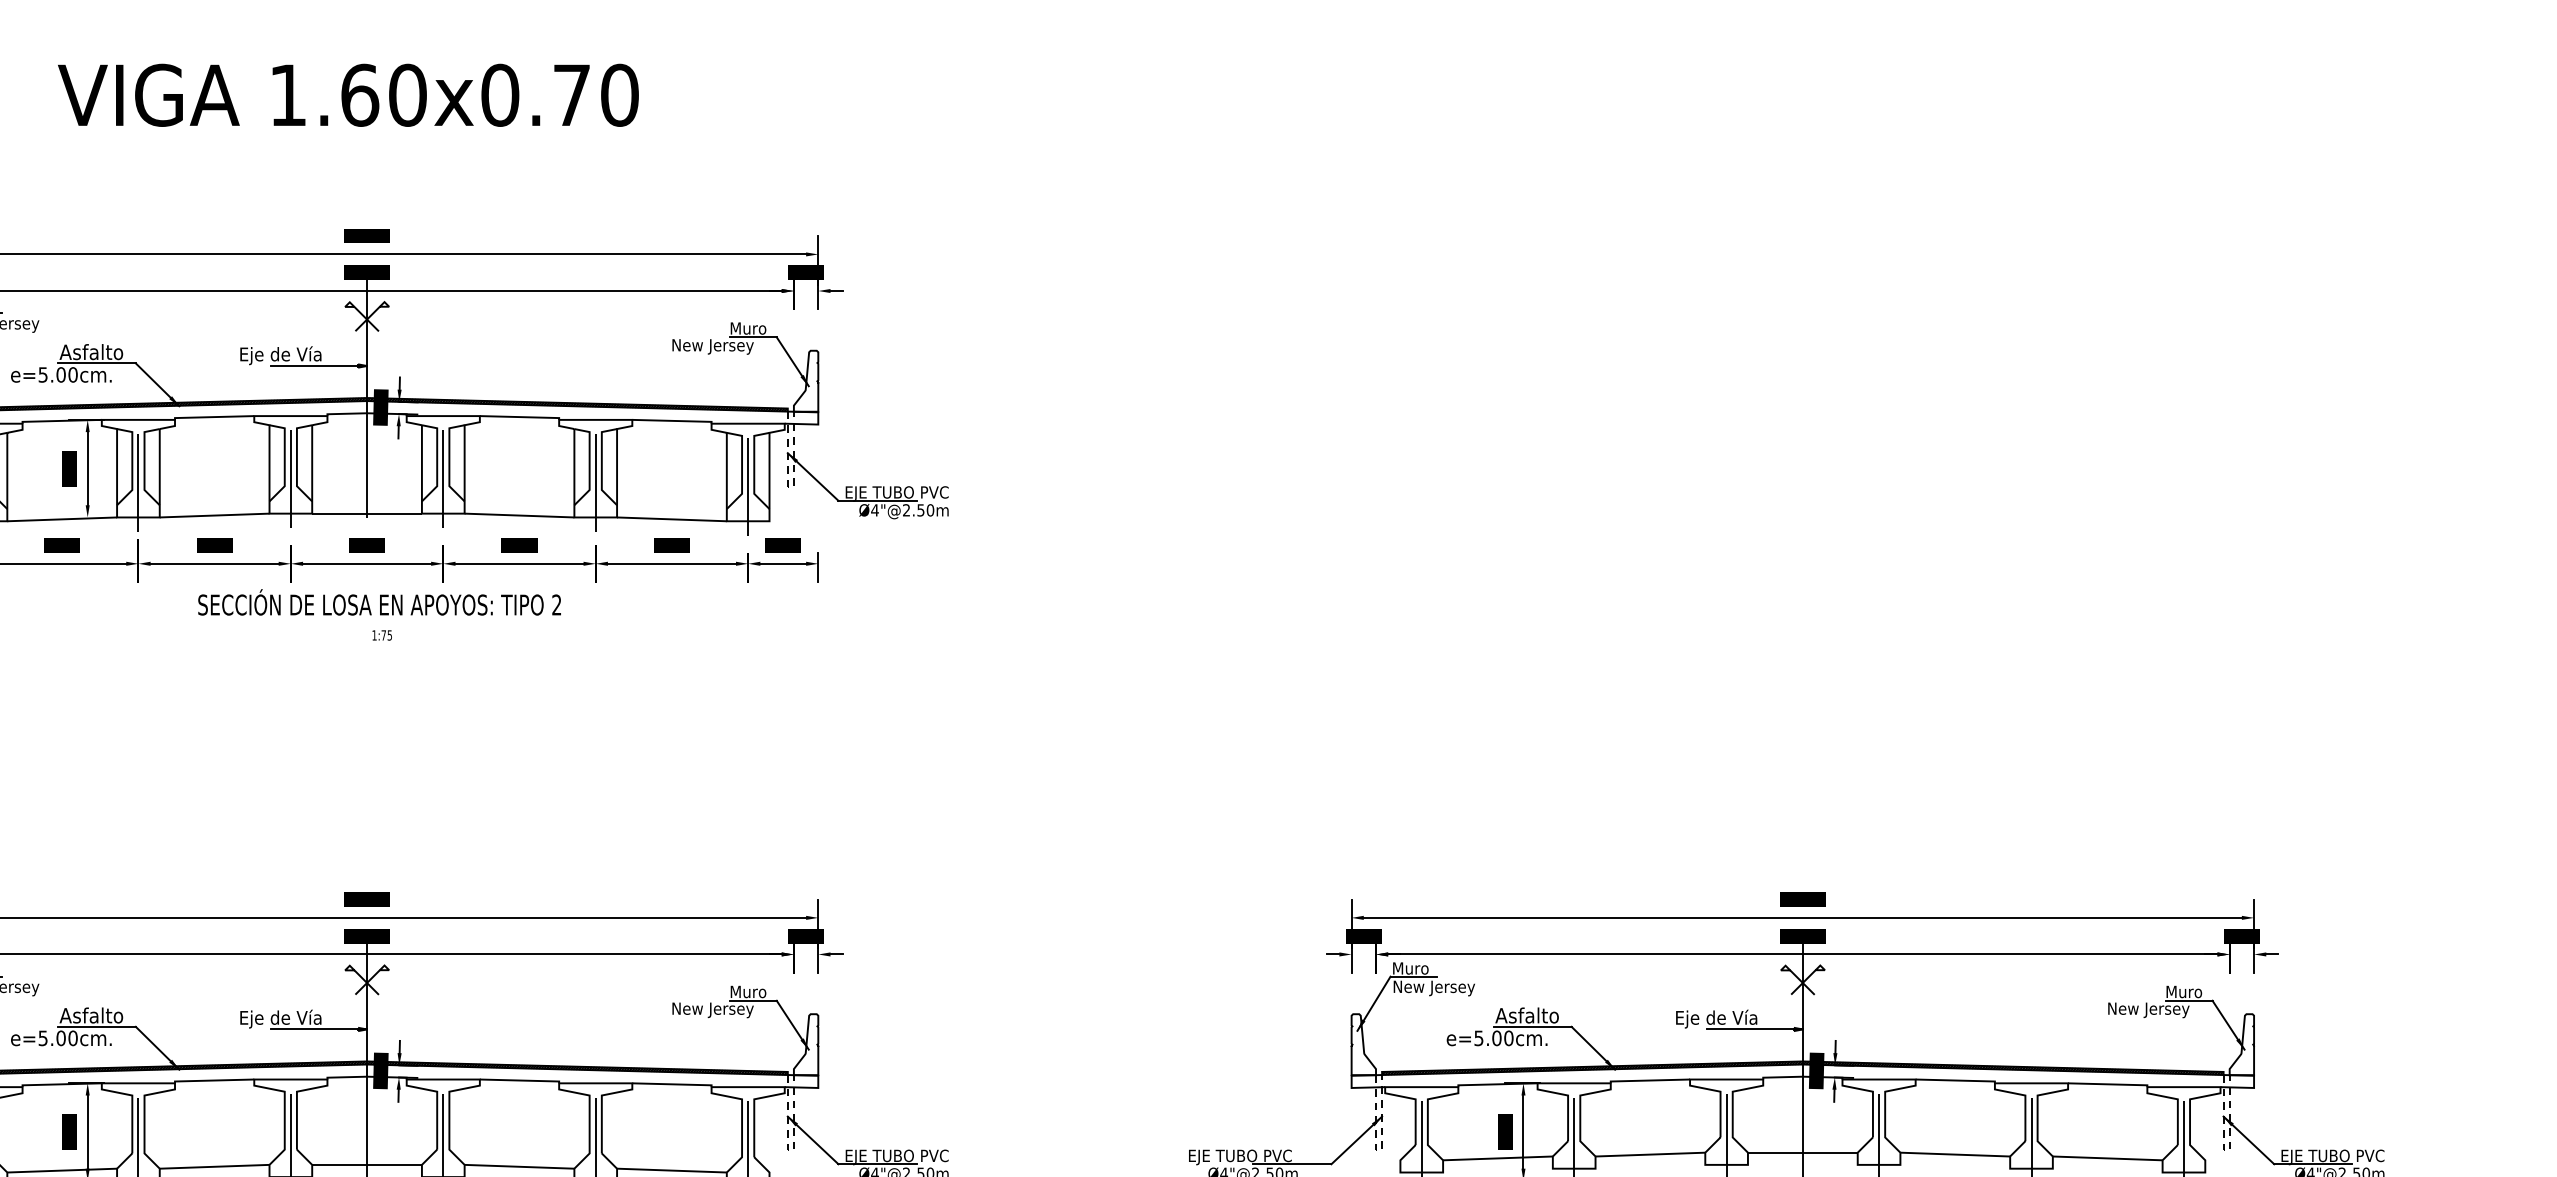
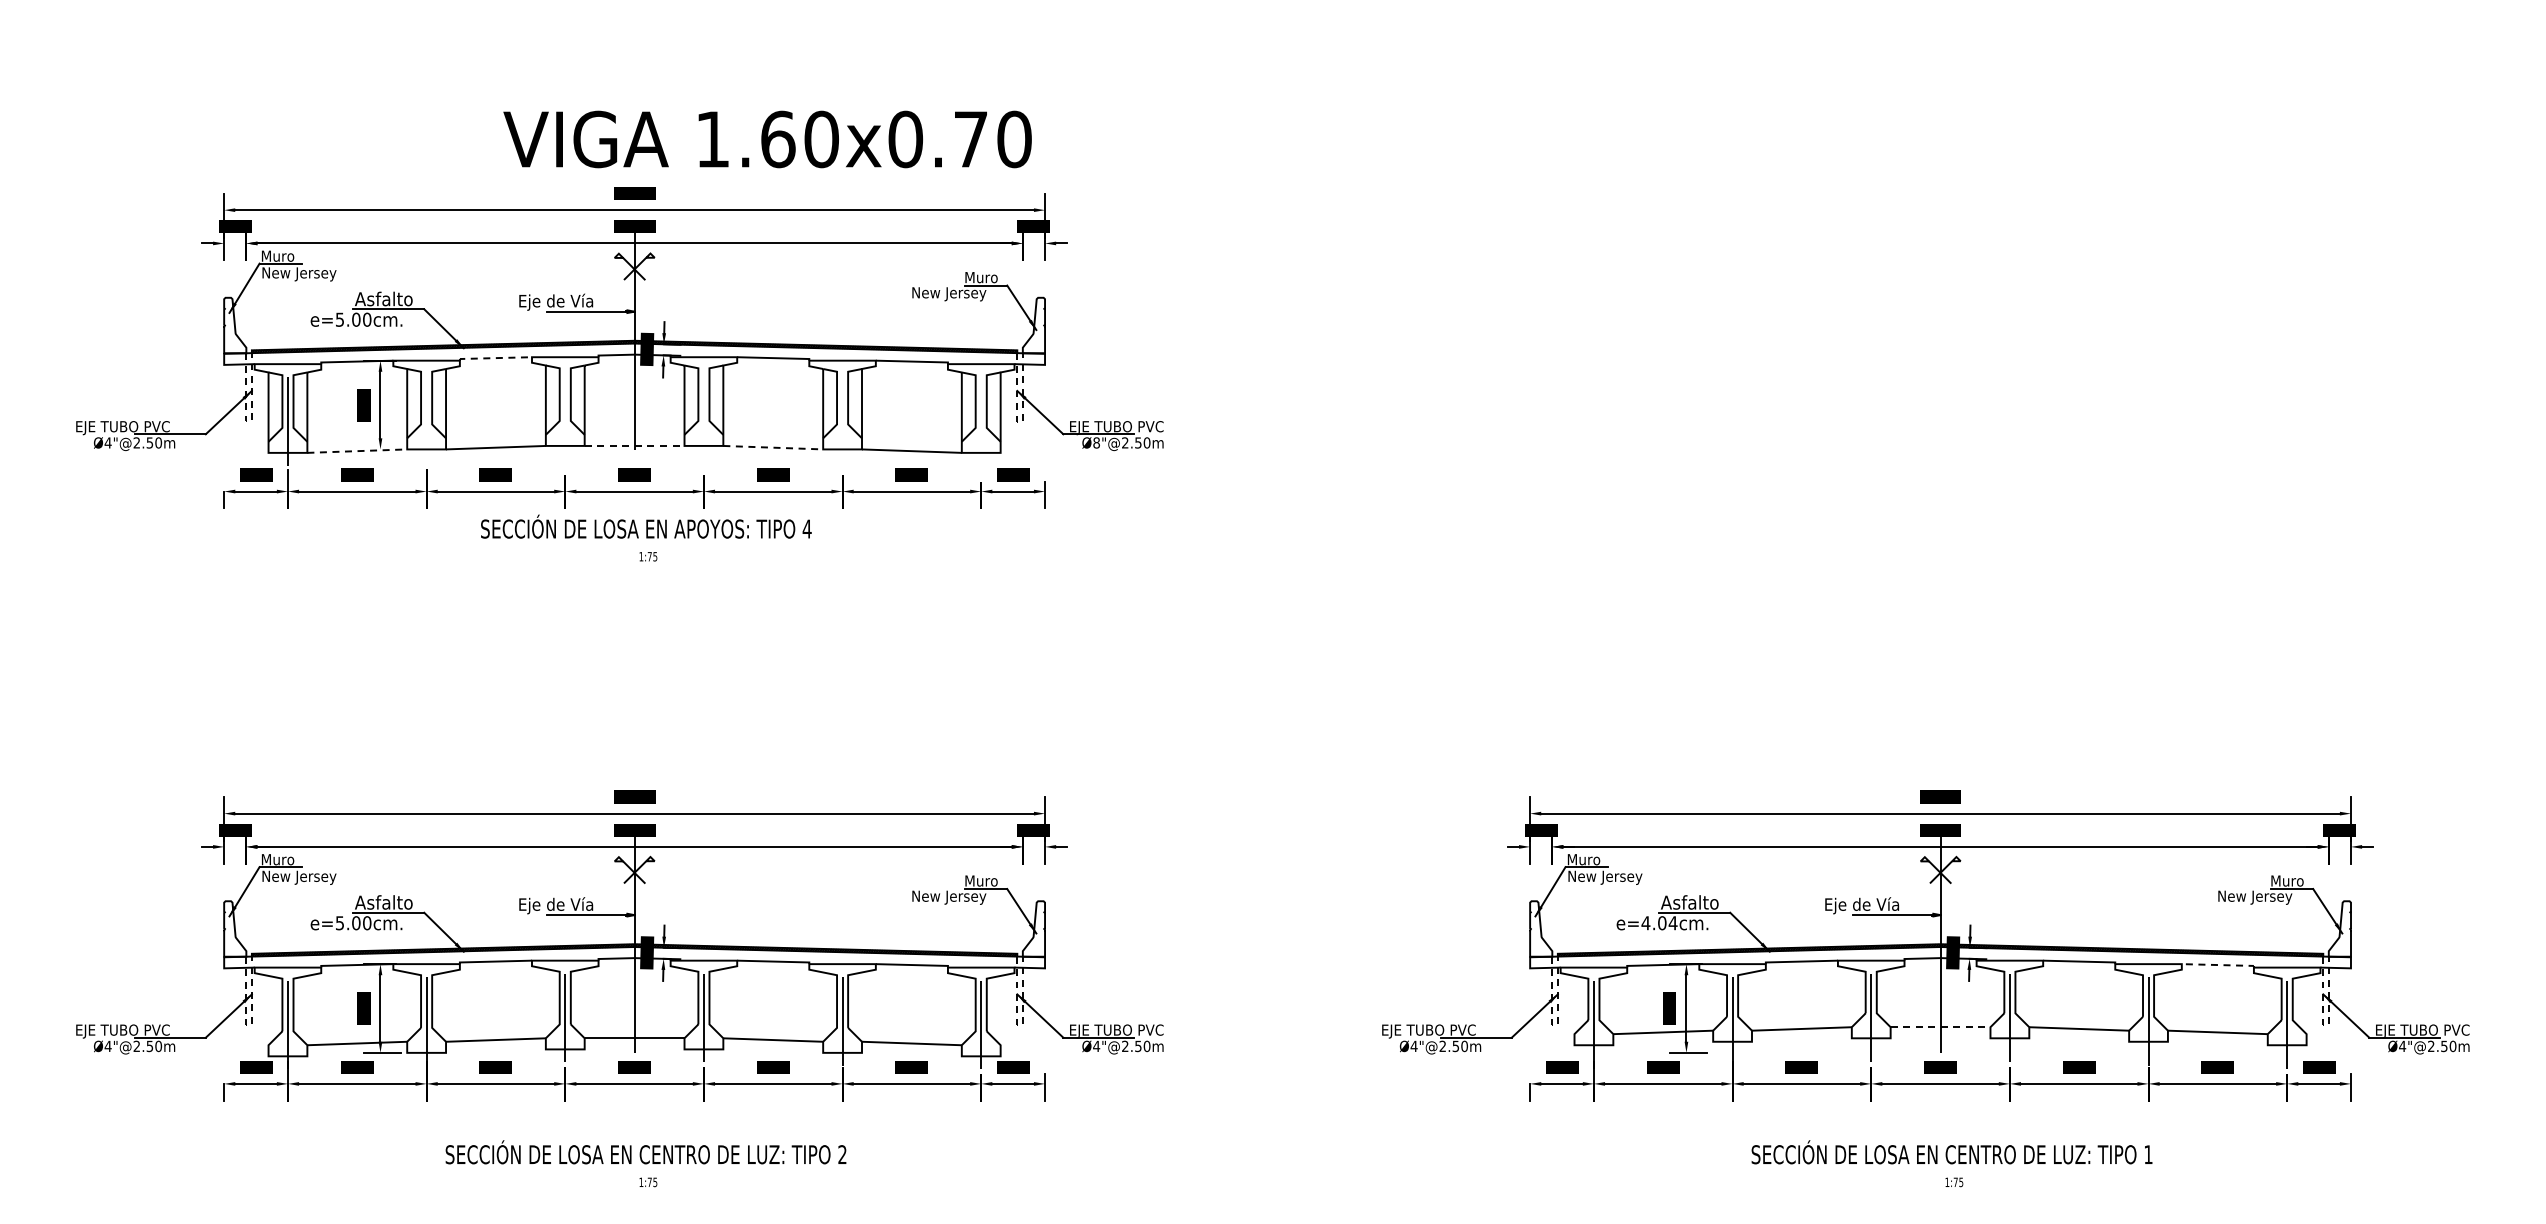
text: (348, 95) -> (767, 139), moved
line: (213, 417) -> (494, 358), solid -> dashed
line: (291, 479) -> (565, 414), removed
line: (442, 479) -> (703, 414), removed
line: (138, 482) -> (426, 417), removed
line: (595, 482) -> (842, 417), removed
line: (748, 486) -> (981, 421), removed
text: (874, 509) -> (1096, 442), Ø4"@2.50m -> Ø8"@2.50m
line: (366, 513) -> (634, 445), solid -> dashed
line: (519, 515) -> (773, 447), solid -> dashed
line: (62, 519) -> (357, 451), solid -> dashed
text: (556, 604) -> (806, 528), 2 -> 4
text: (1493, 1038) -> (1659, 923), e=5.00cm. -> e=4.04cm.
line: (2109, 1084) -> (2219, 965), solid -> dashed
line: (1802, 1152) -> (1940, 1027), solid -> dashed

